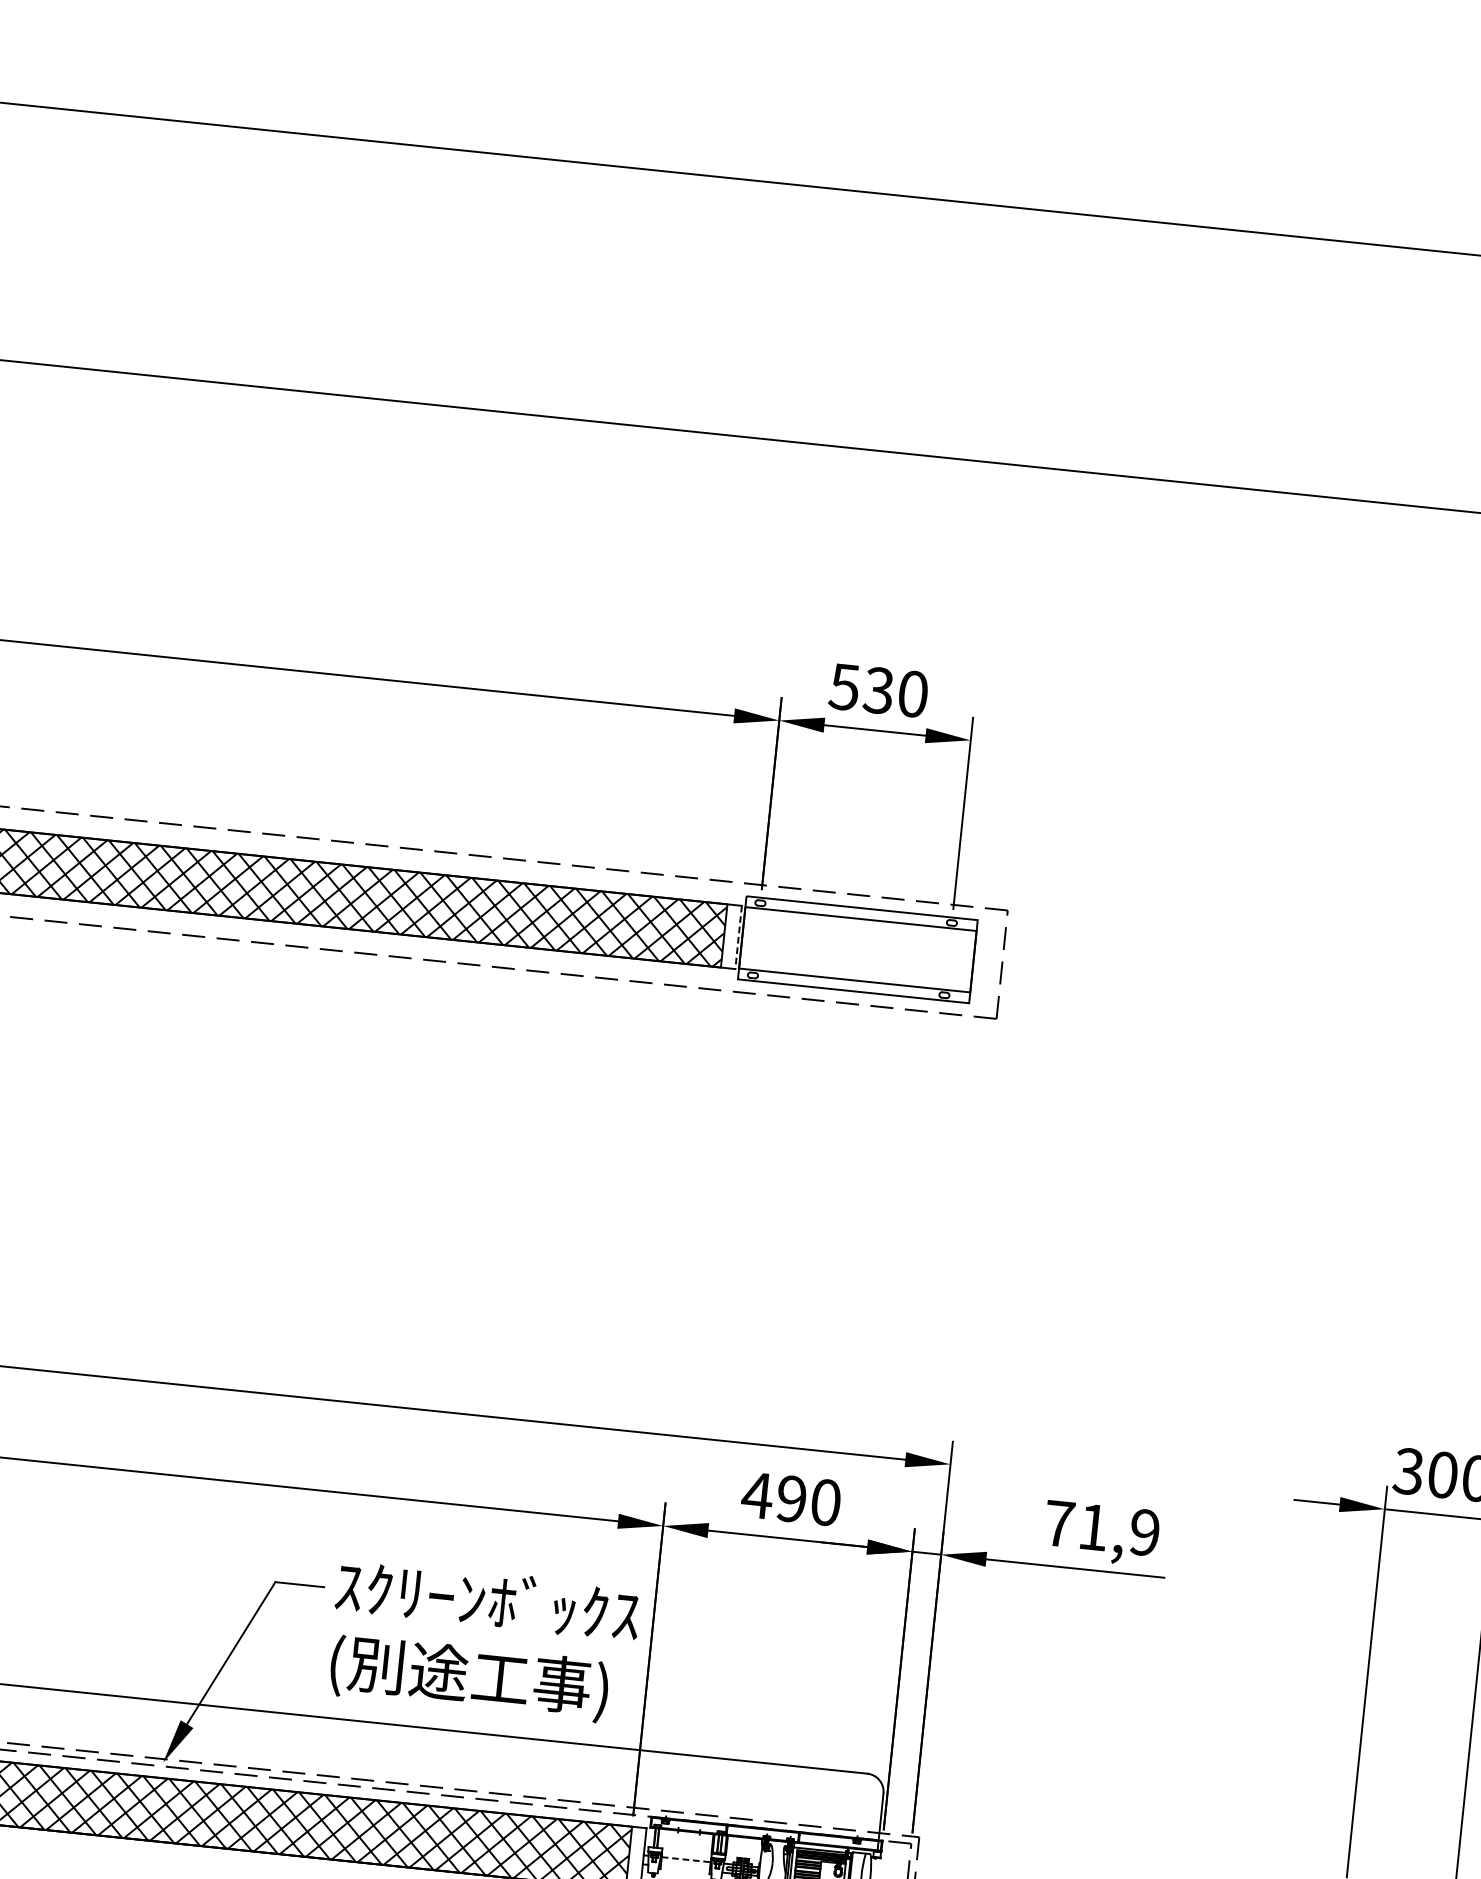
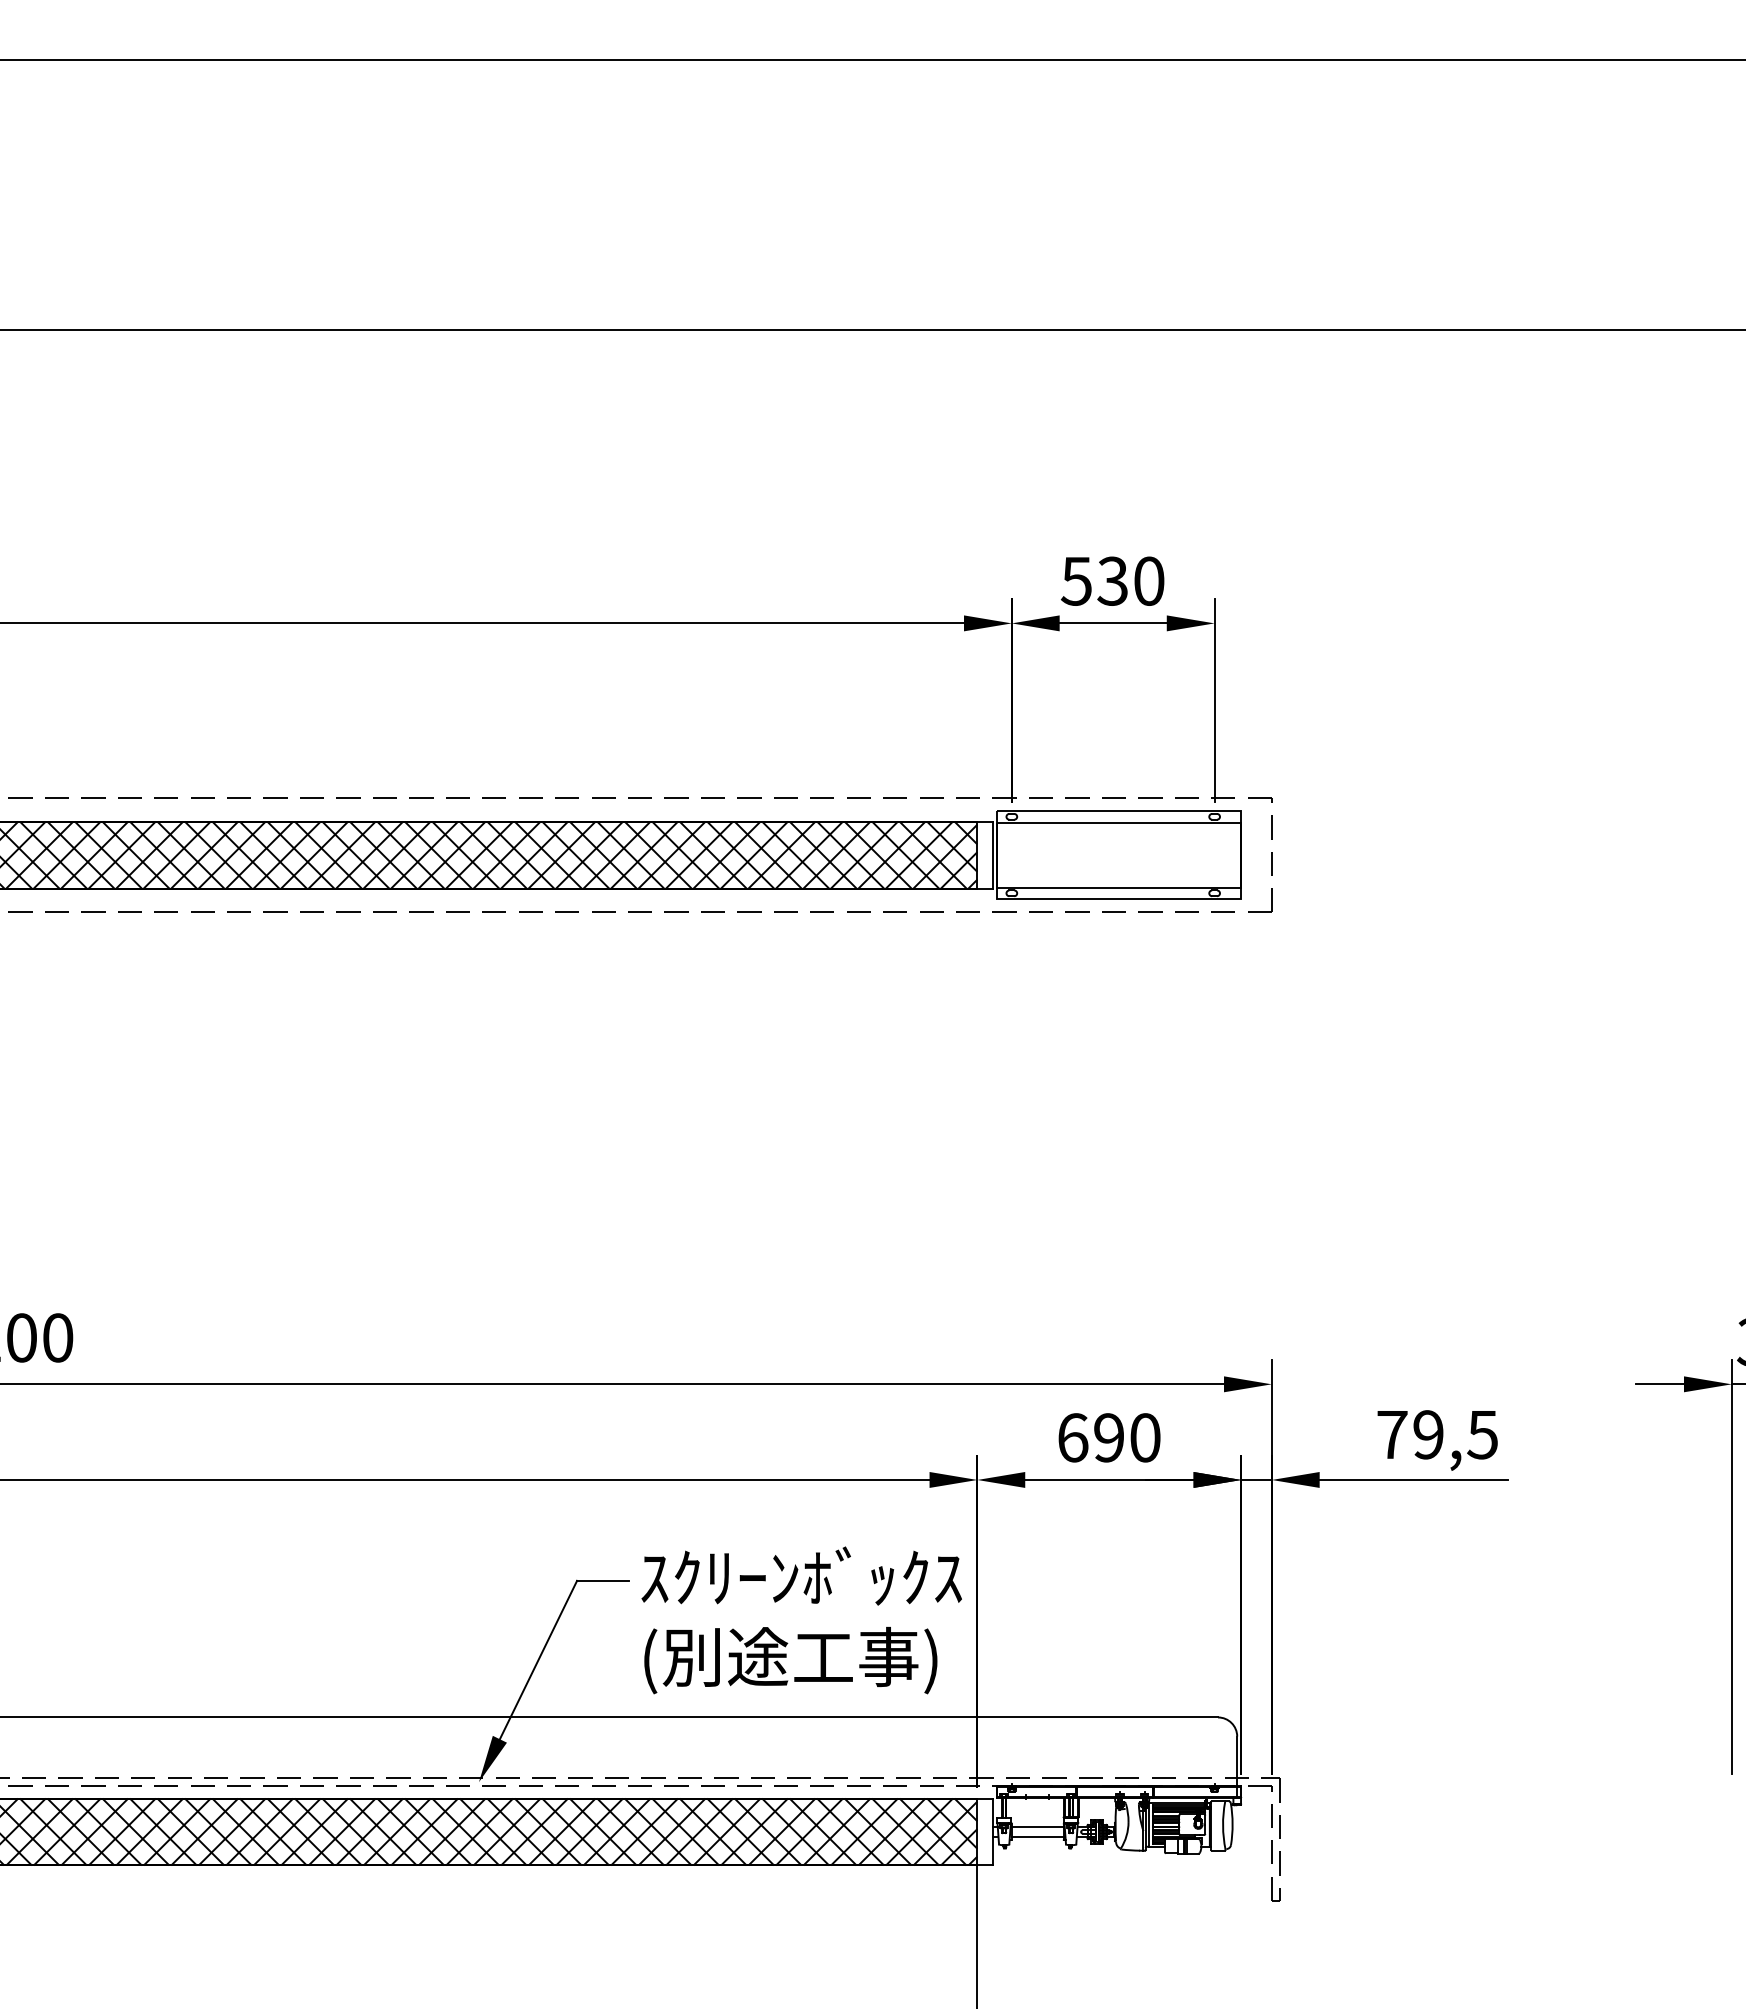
line: (738, 937) -> (992, 855), dashed -> solid
text: (757, 1495) -> (1072, 1437), 490 -> 690
text: (1119, 1529) -> (1455, 1434), 71,9 -> 79,5
line: (686, 1859) -> (1037, 1827), dashed -> solid
line: (685, 1868) -> (1037, 1836), added

